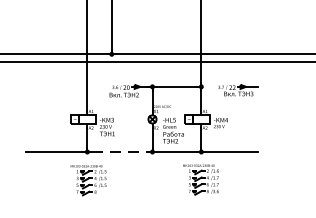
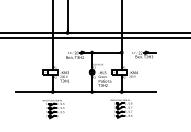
line: (123, 152) -> (74, 92), dashed -> solid

